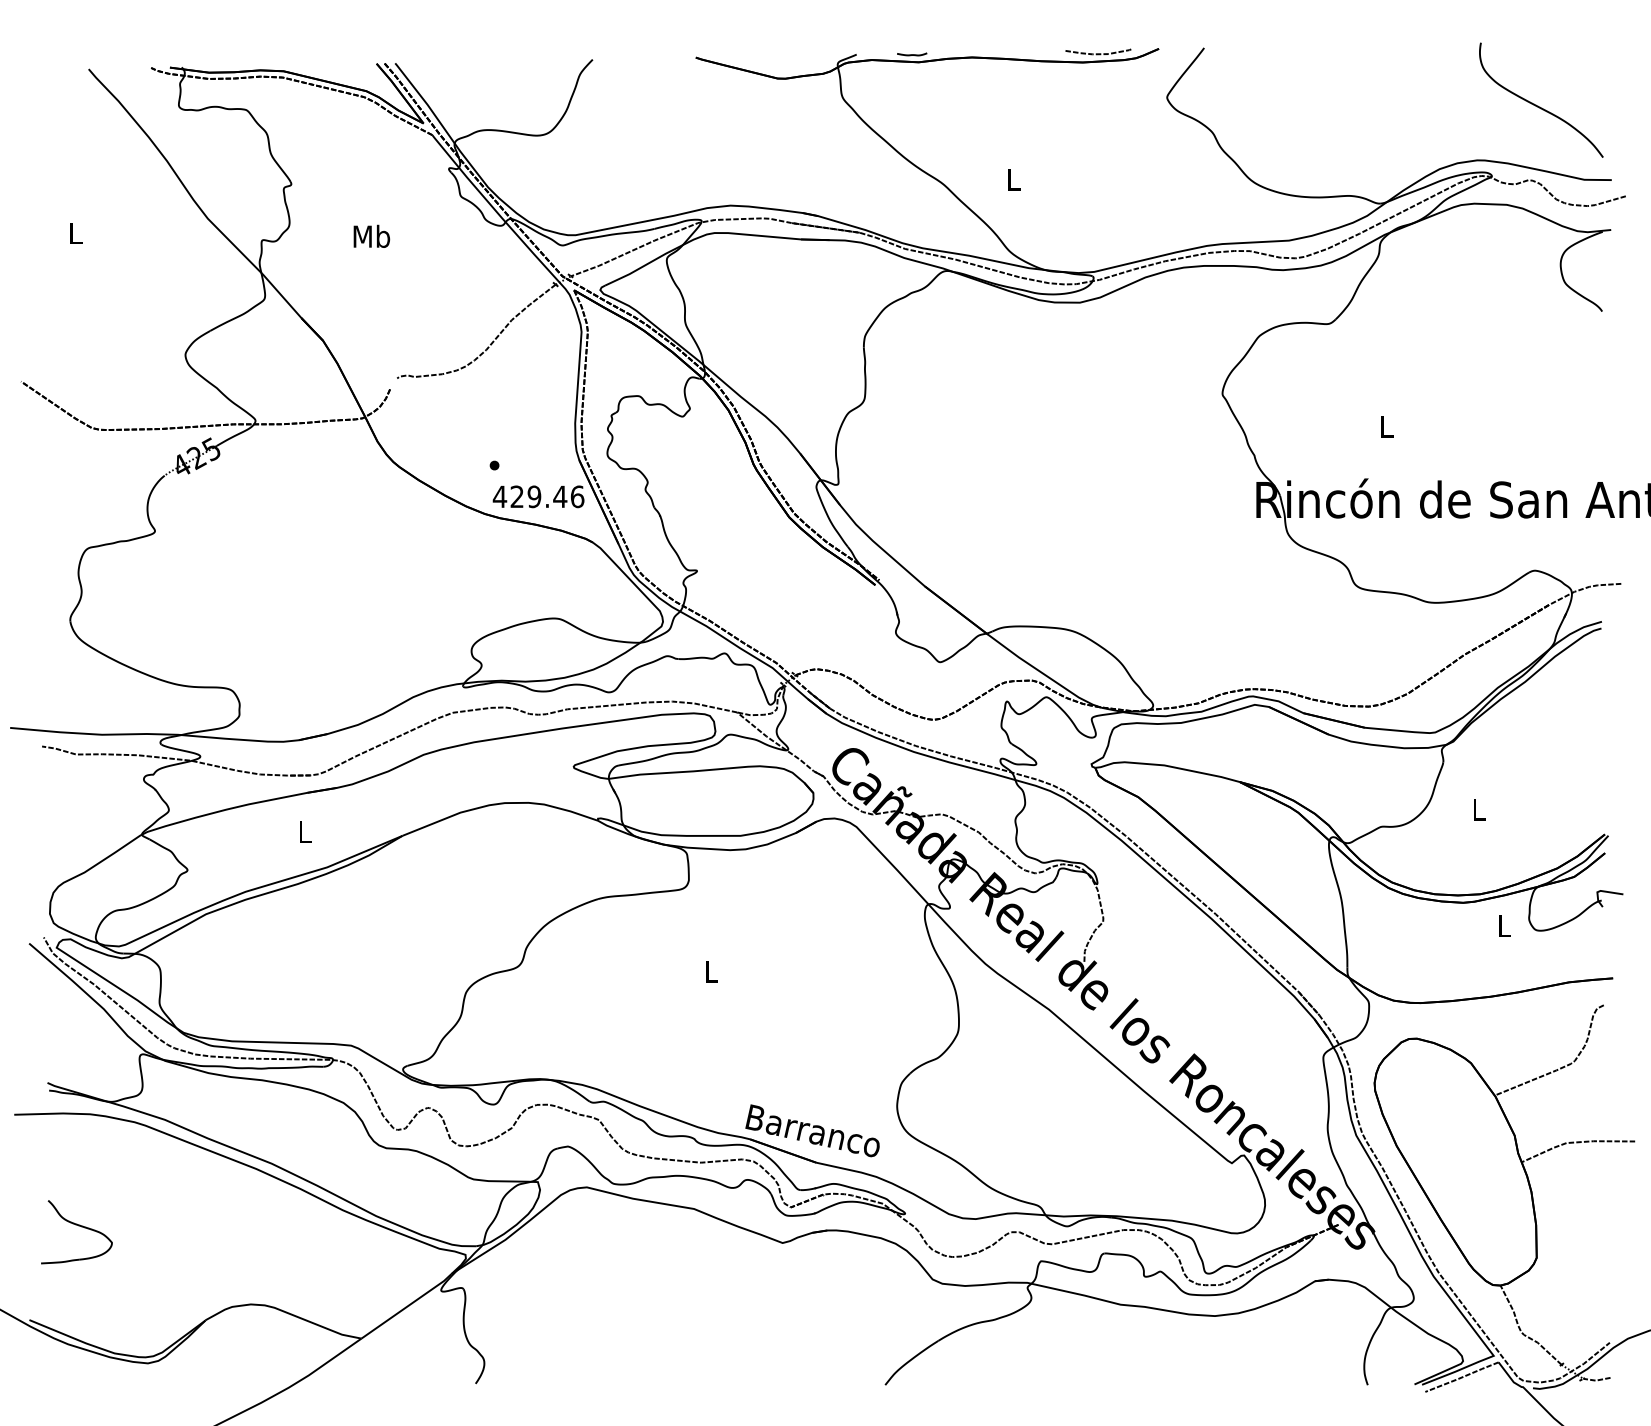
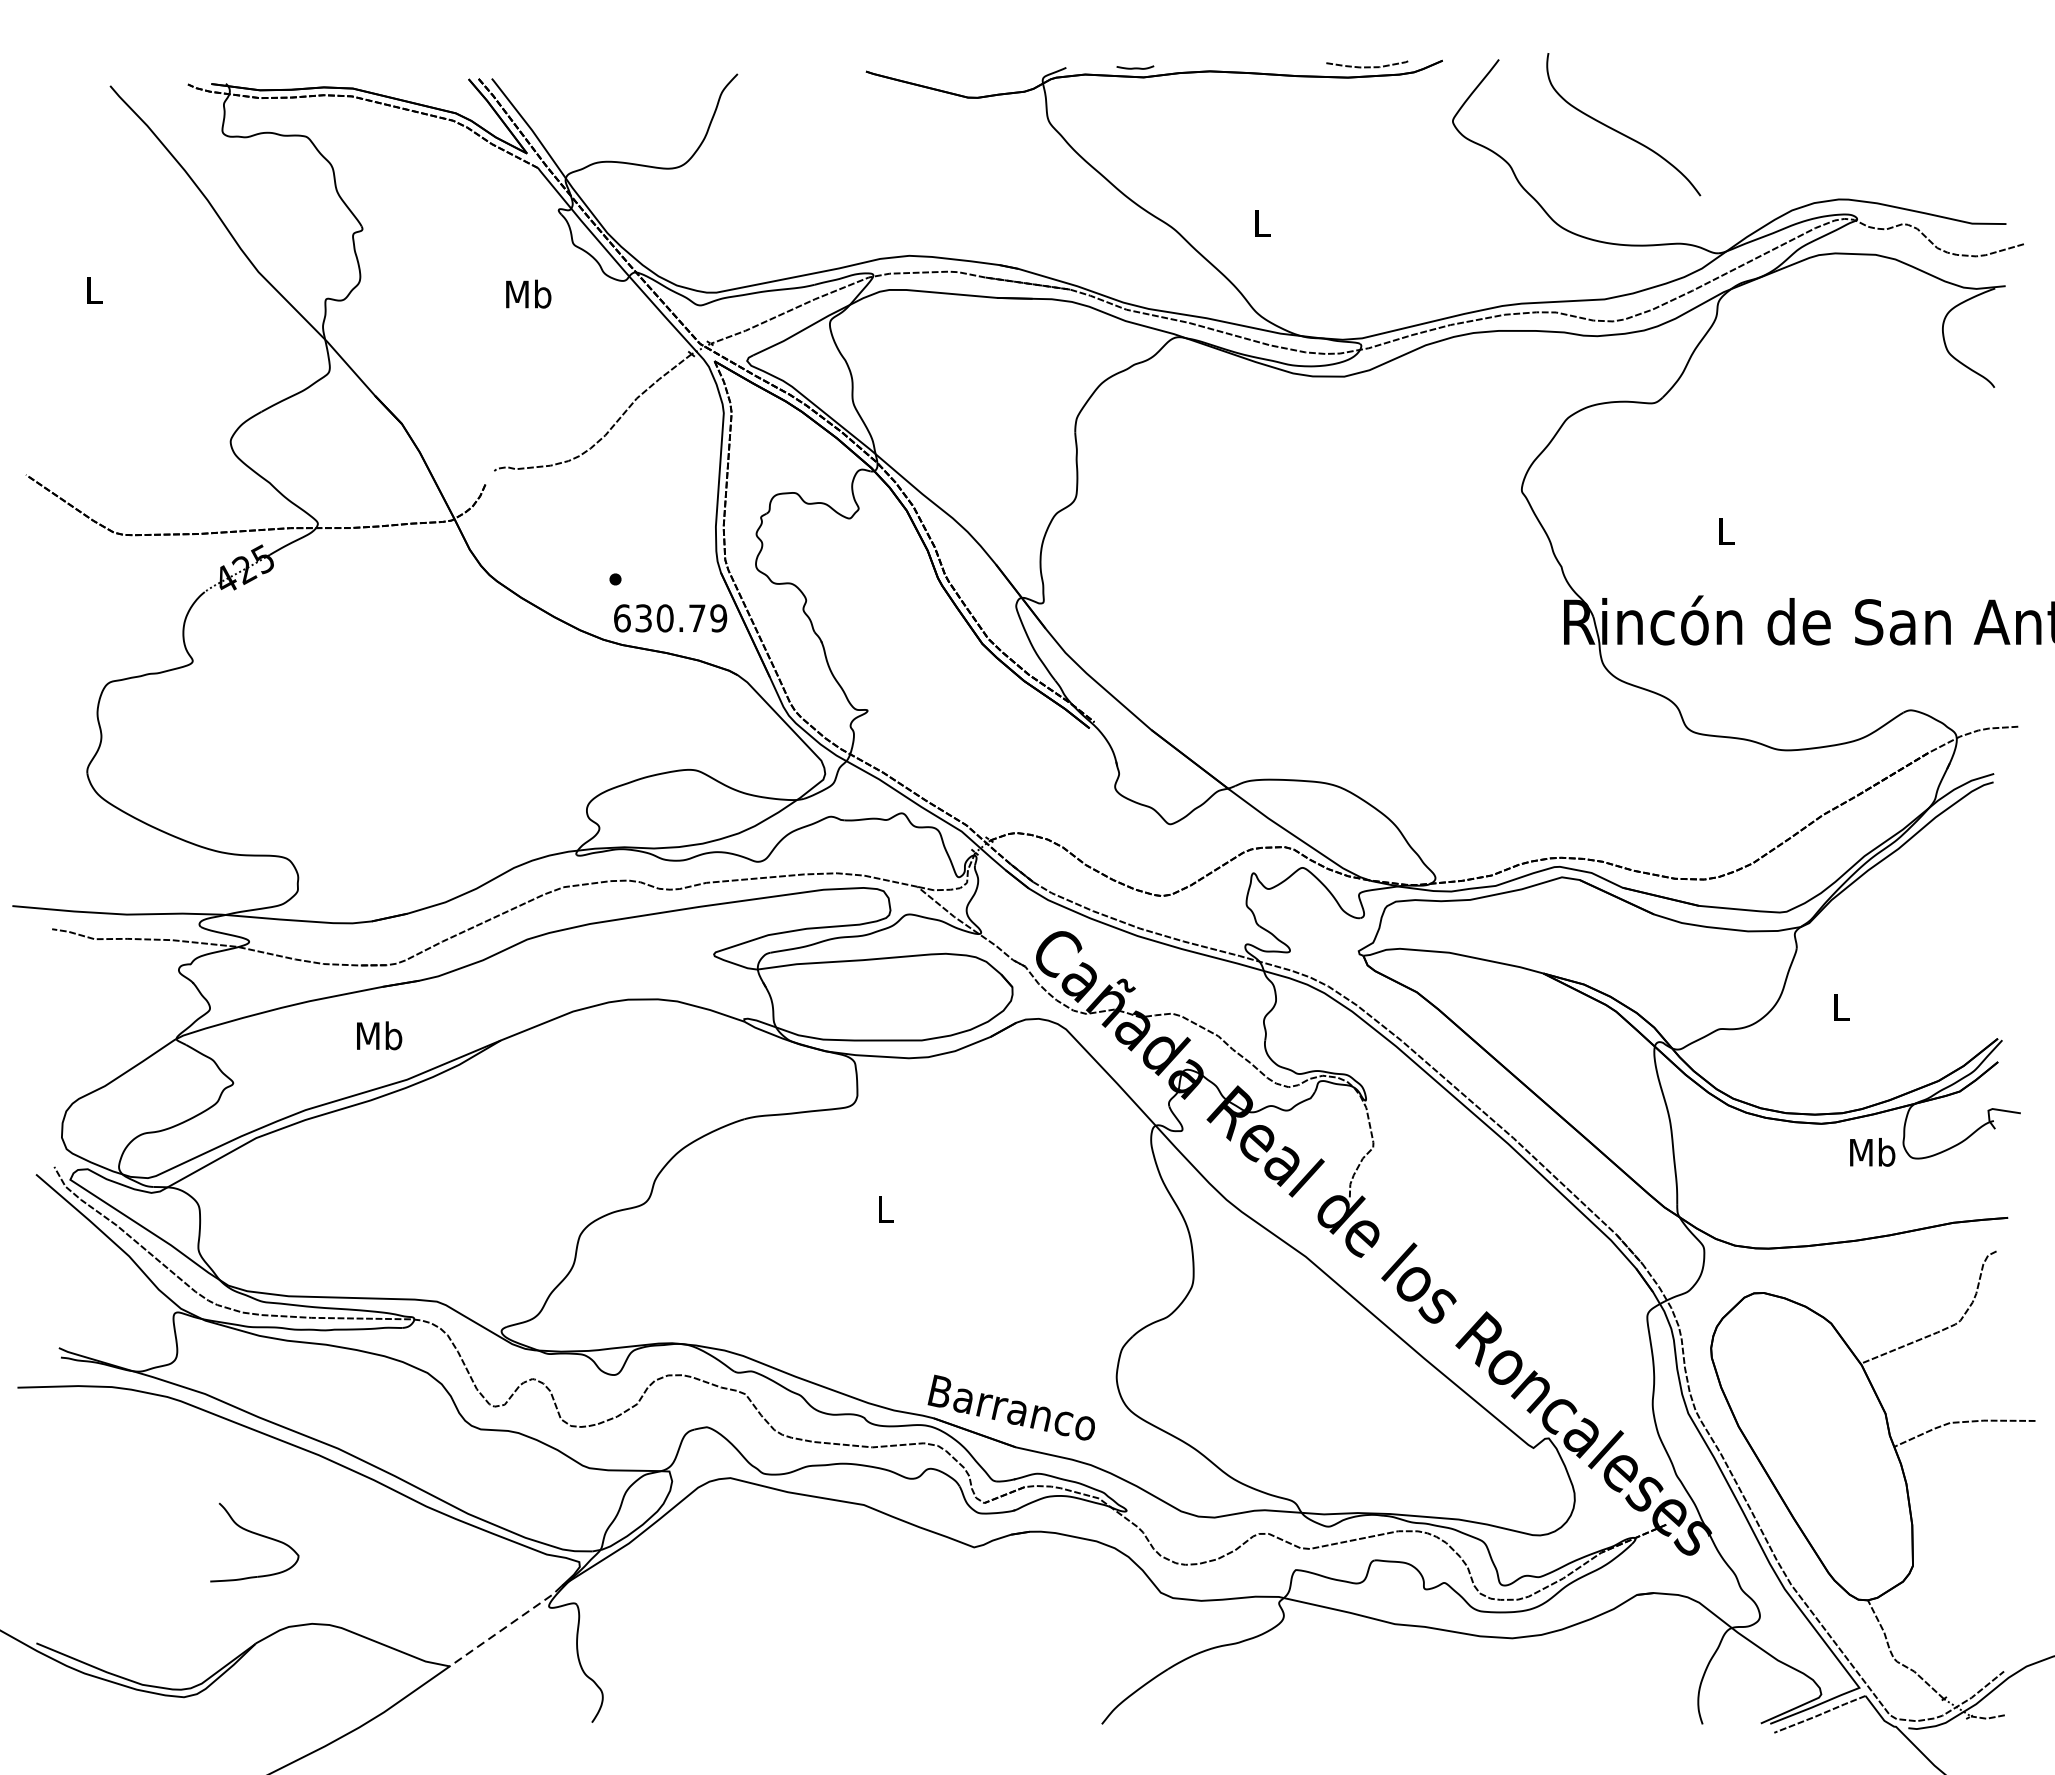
curve: (1538, 105) -> (1620, 131), moved
text: (371, 235) -> (528, 293), moved
text: (538, 496) -> (670, 617), 429.46 -> 630.79
text: (305, 831) -> (380, 1035), L -> Mb
text: (1504, 925) -> (1872, 1152), L -> Mb
part: (78, 1226) -> (256, 1535), moved
line: (407, 1306) -> (507, 1626), solid -> dashed

